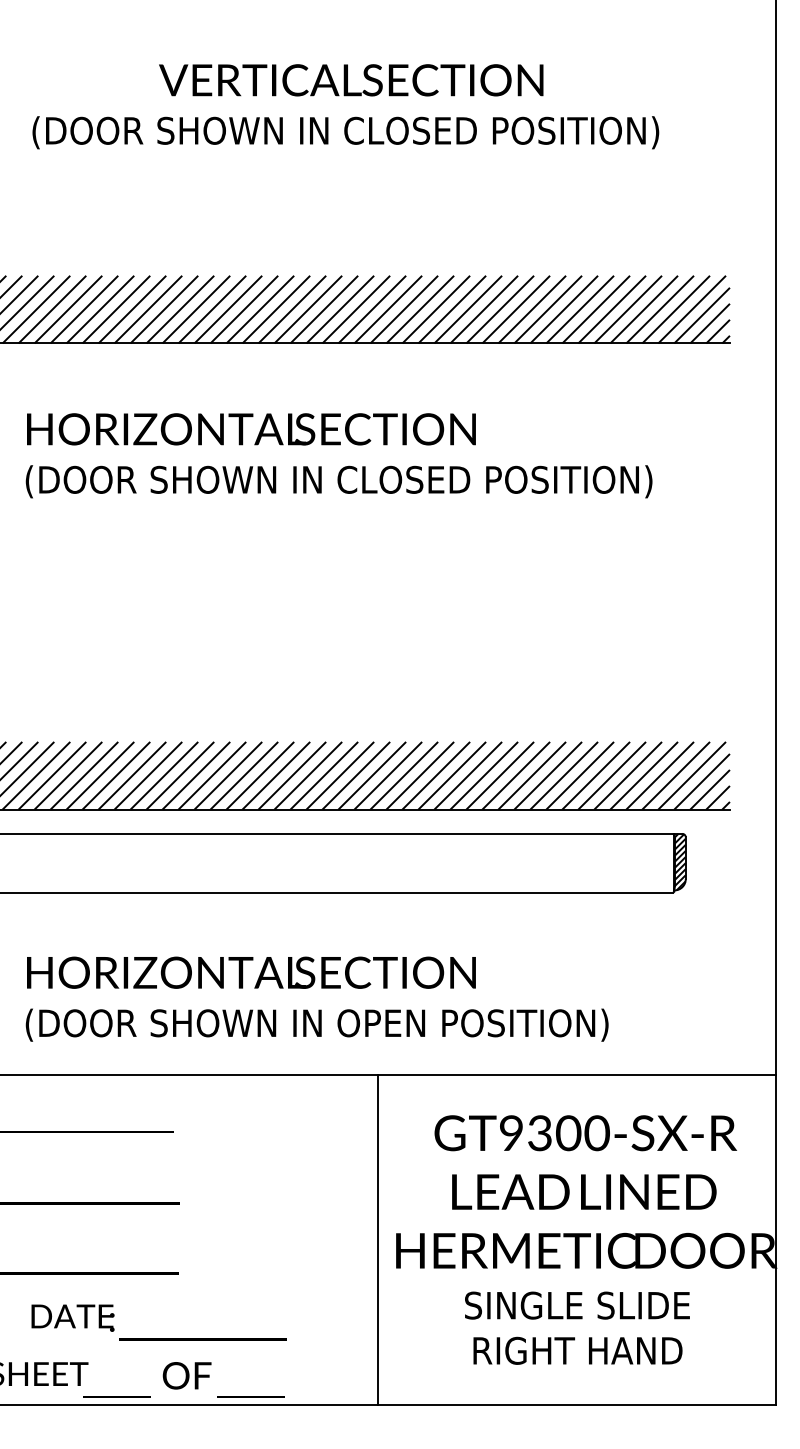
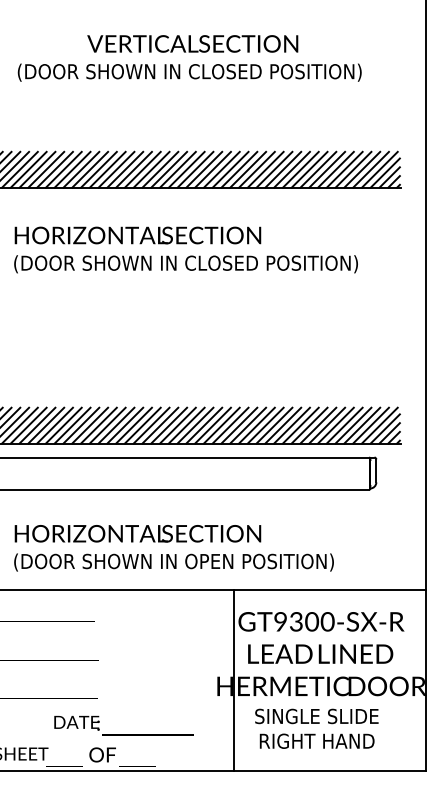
hatch: (680, 861) -> (373, 472), removed
line: (378, 1240) -> (233, 680), moved
text: (157, 1322) -> (123, 725), moved

